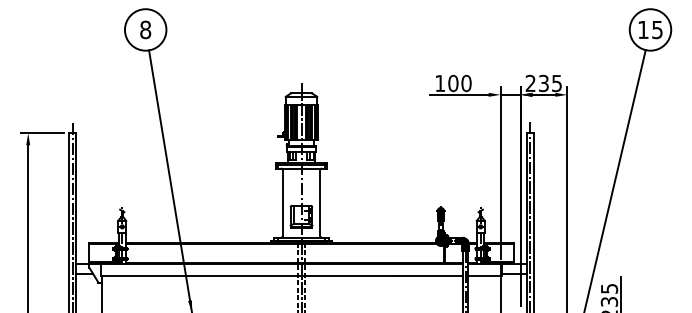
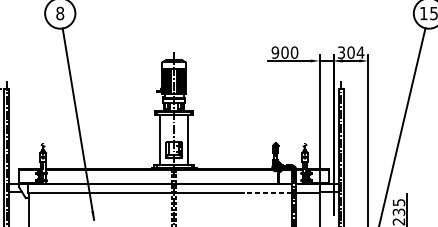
text: (440, 83) -> (275, 52), 100 -> 900
text: (543, 83) -> (350, 52), 235 -> 304
line: (430, 275) -> (268, 192), solid -> dashed

